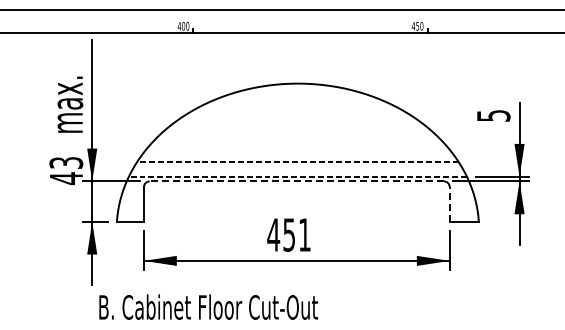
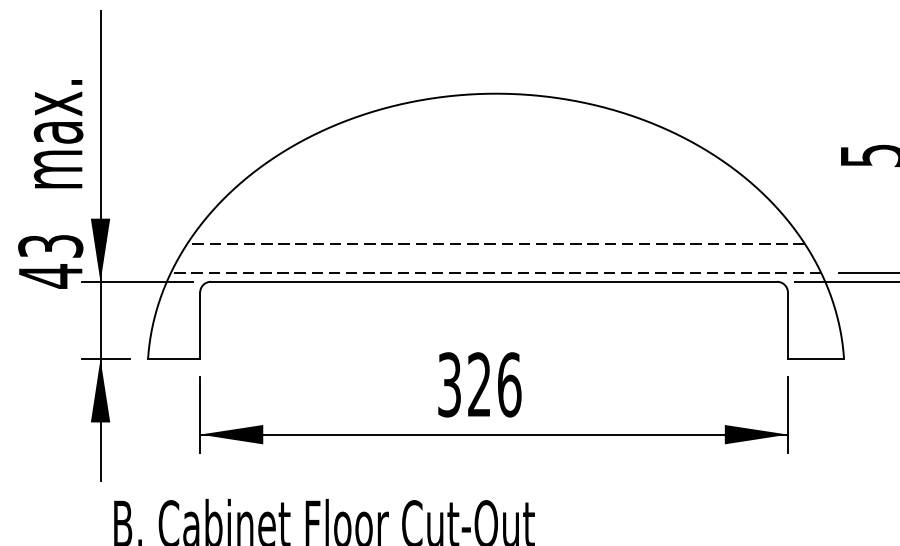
line: (296, 181) -> (493, 281), dashed -> solid
line: (449, 203) -> (787, 324), dashed -> solid
text: (289, 234) -> (479, 383), 451 -> 326

